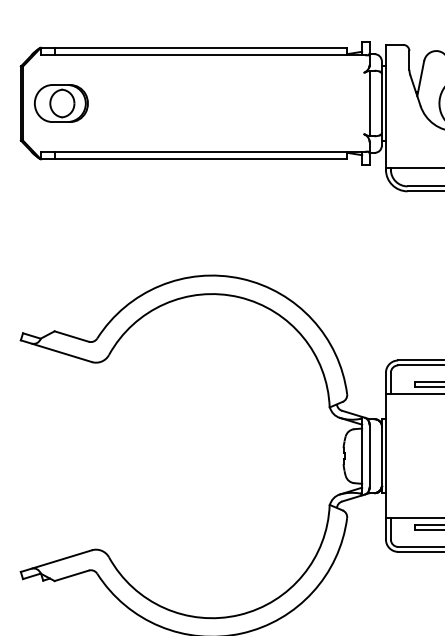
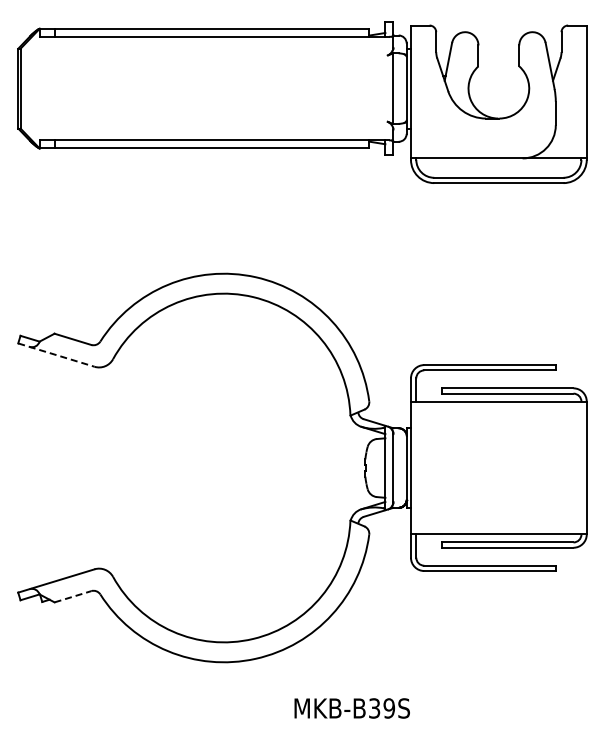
part: (61, 103) -> (61, 88), removed
line: (56, 351) -> (56, 355), solid -> dashed
line: (72, 575) -> (73, 596), solid -> dashed

